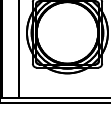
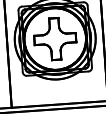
part: (67, 32) -> (55, 38), added

